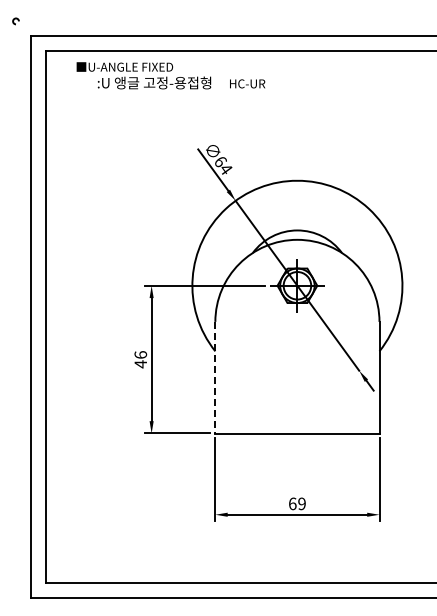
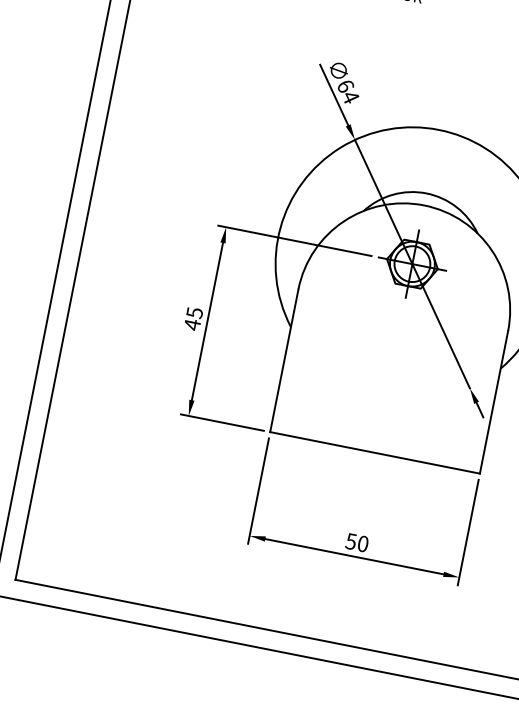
text: (140, 354) -> (194, 312), 46 -> 45
line: (215, 377) -> (284, 360), dashed -> solid
text: (296, 503) -> (356, 542), 69 -> 50

